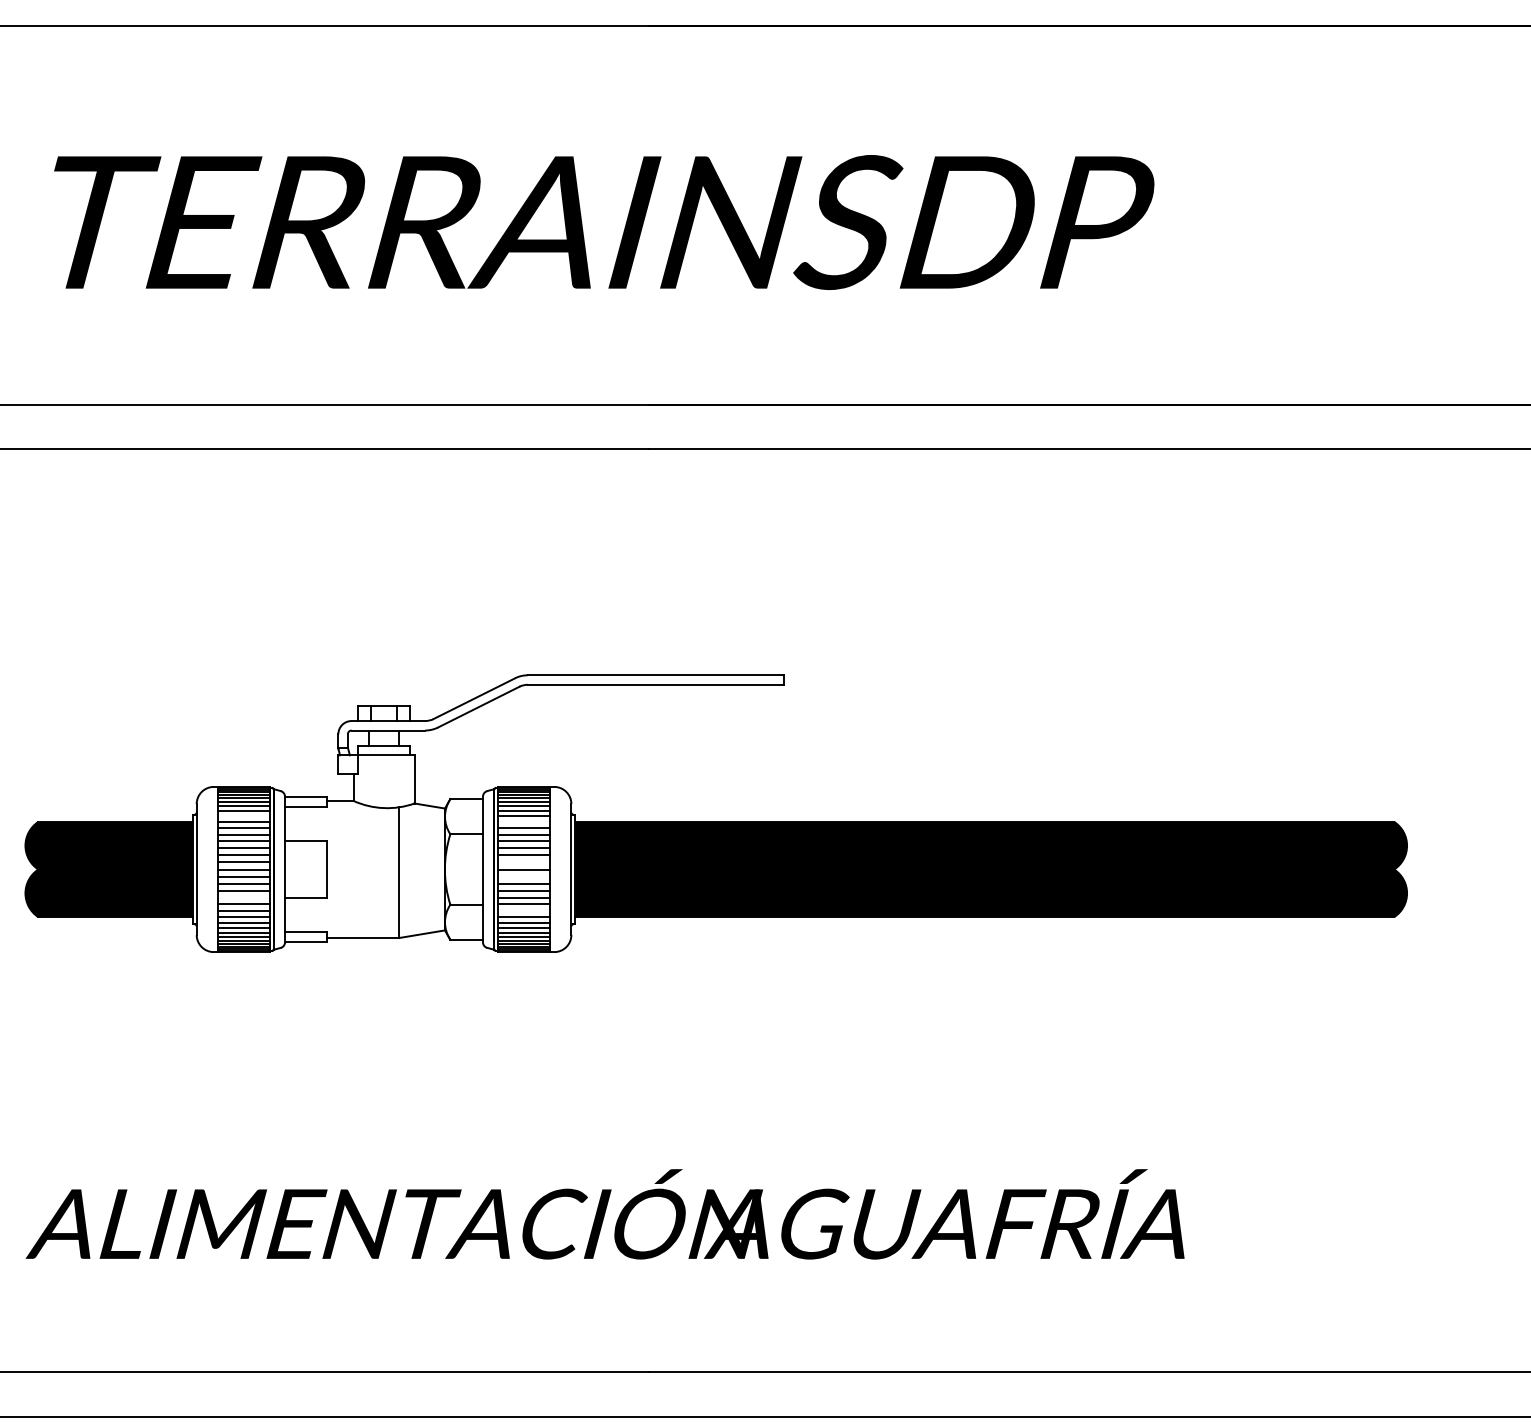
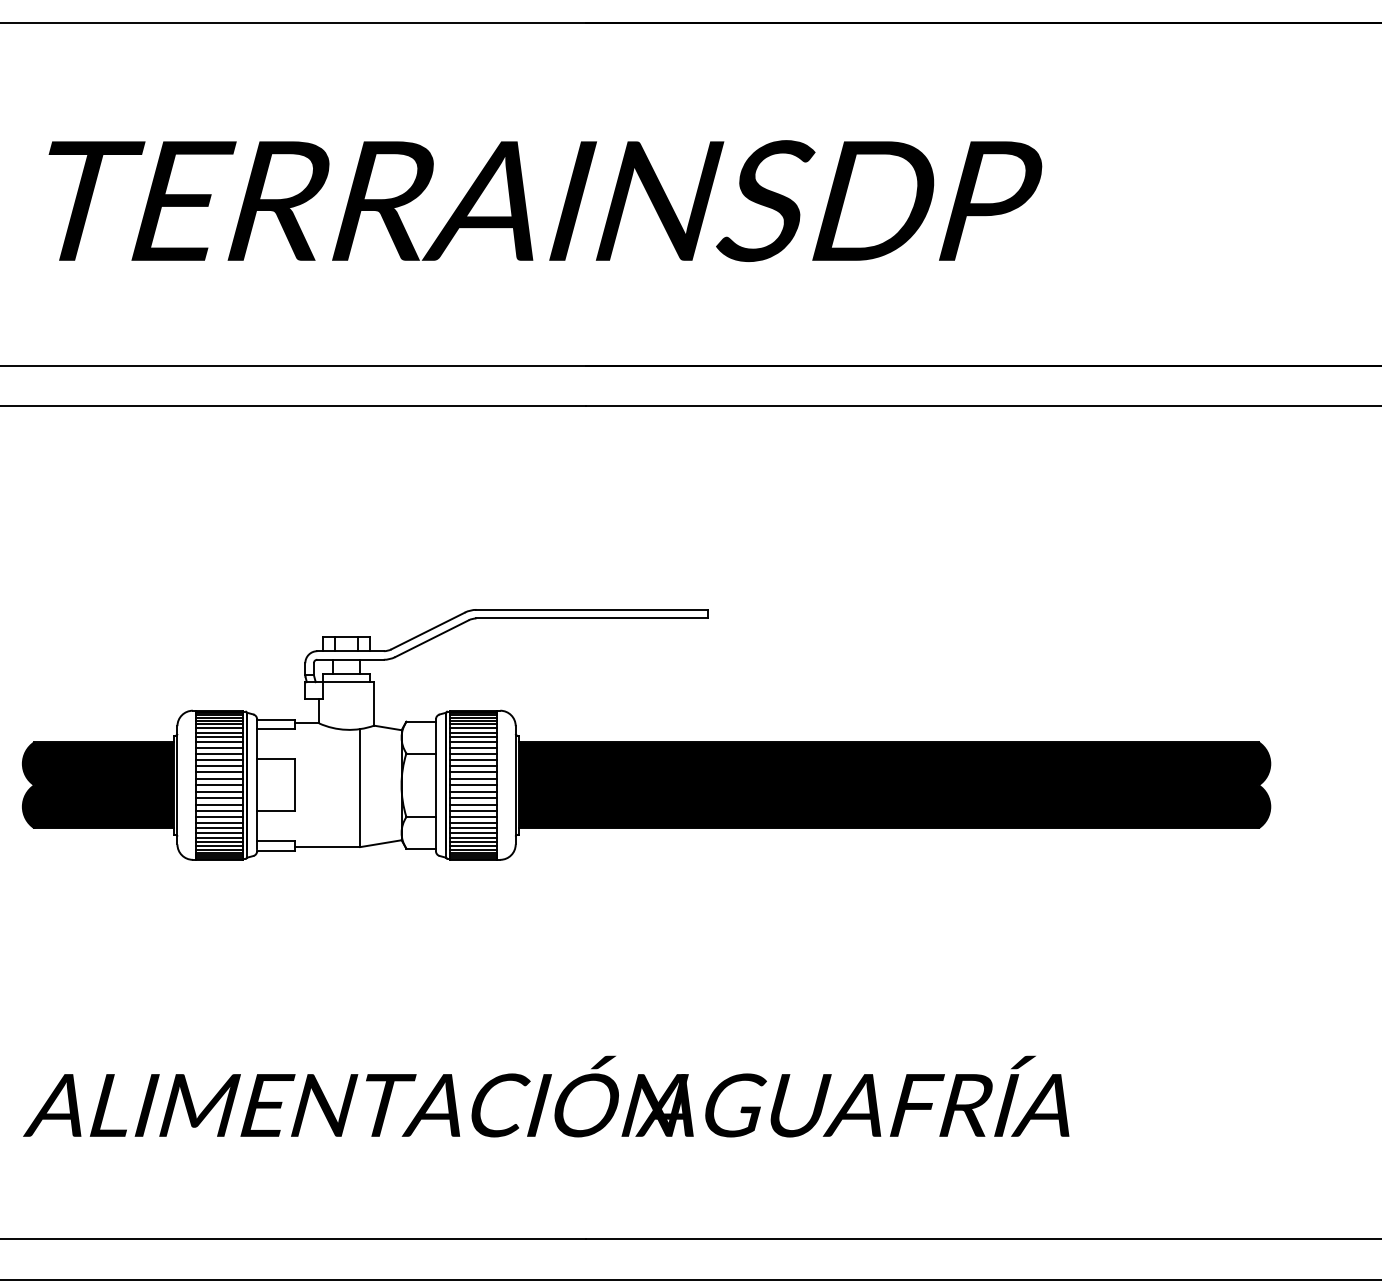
line: (243, 816) -> (219, 737), added
line: (524, 822) -> (473, 742), added
line: (524, 862) -> (473, 778), added
line: (524, 876) -> (473, 791), added
line: (243, 897) -> (219, 810), added
line: (524, 910) -> (473, 822), added

